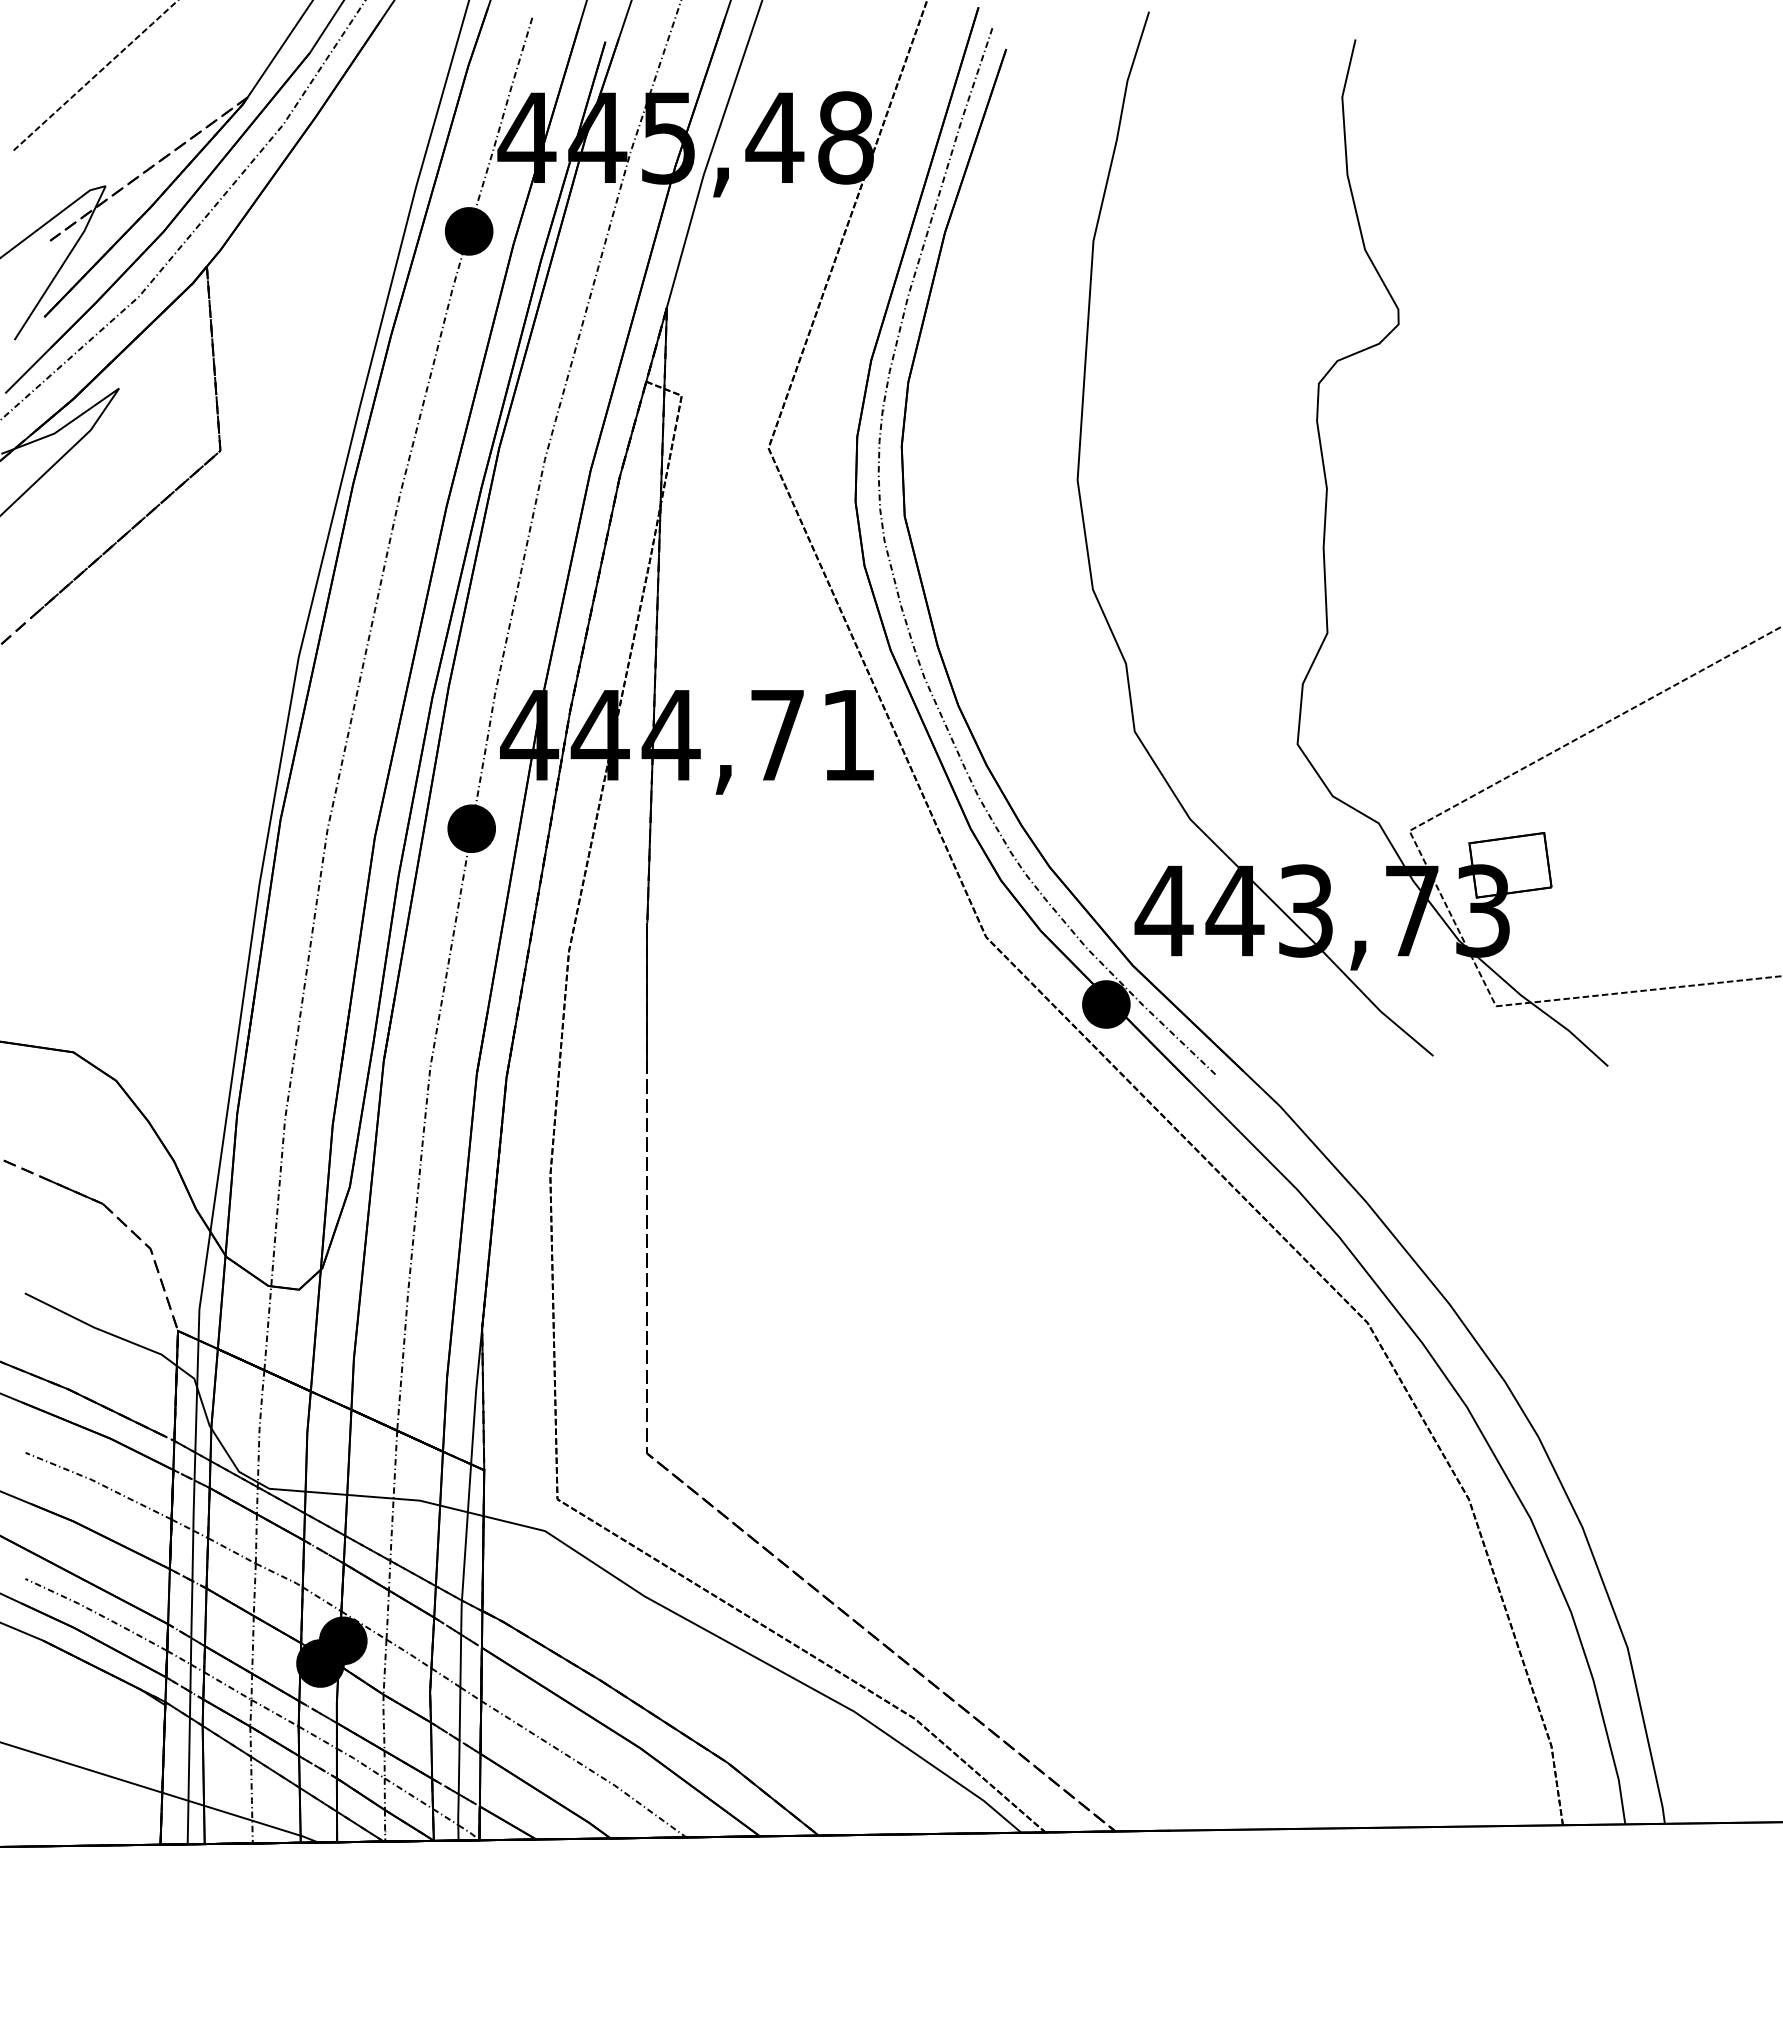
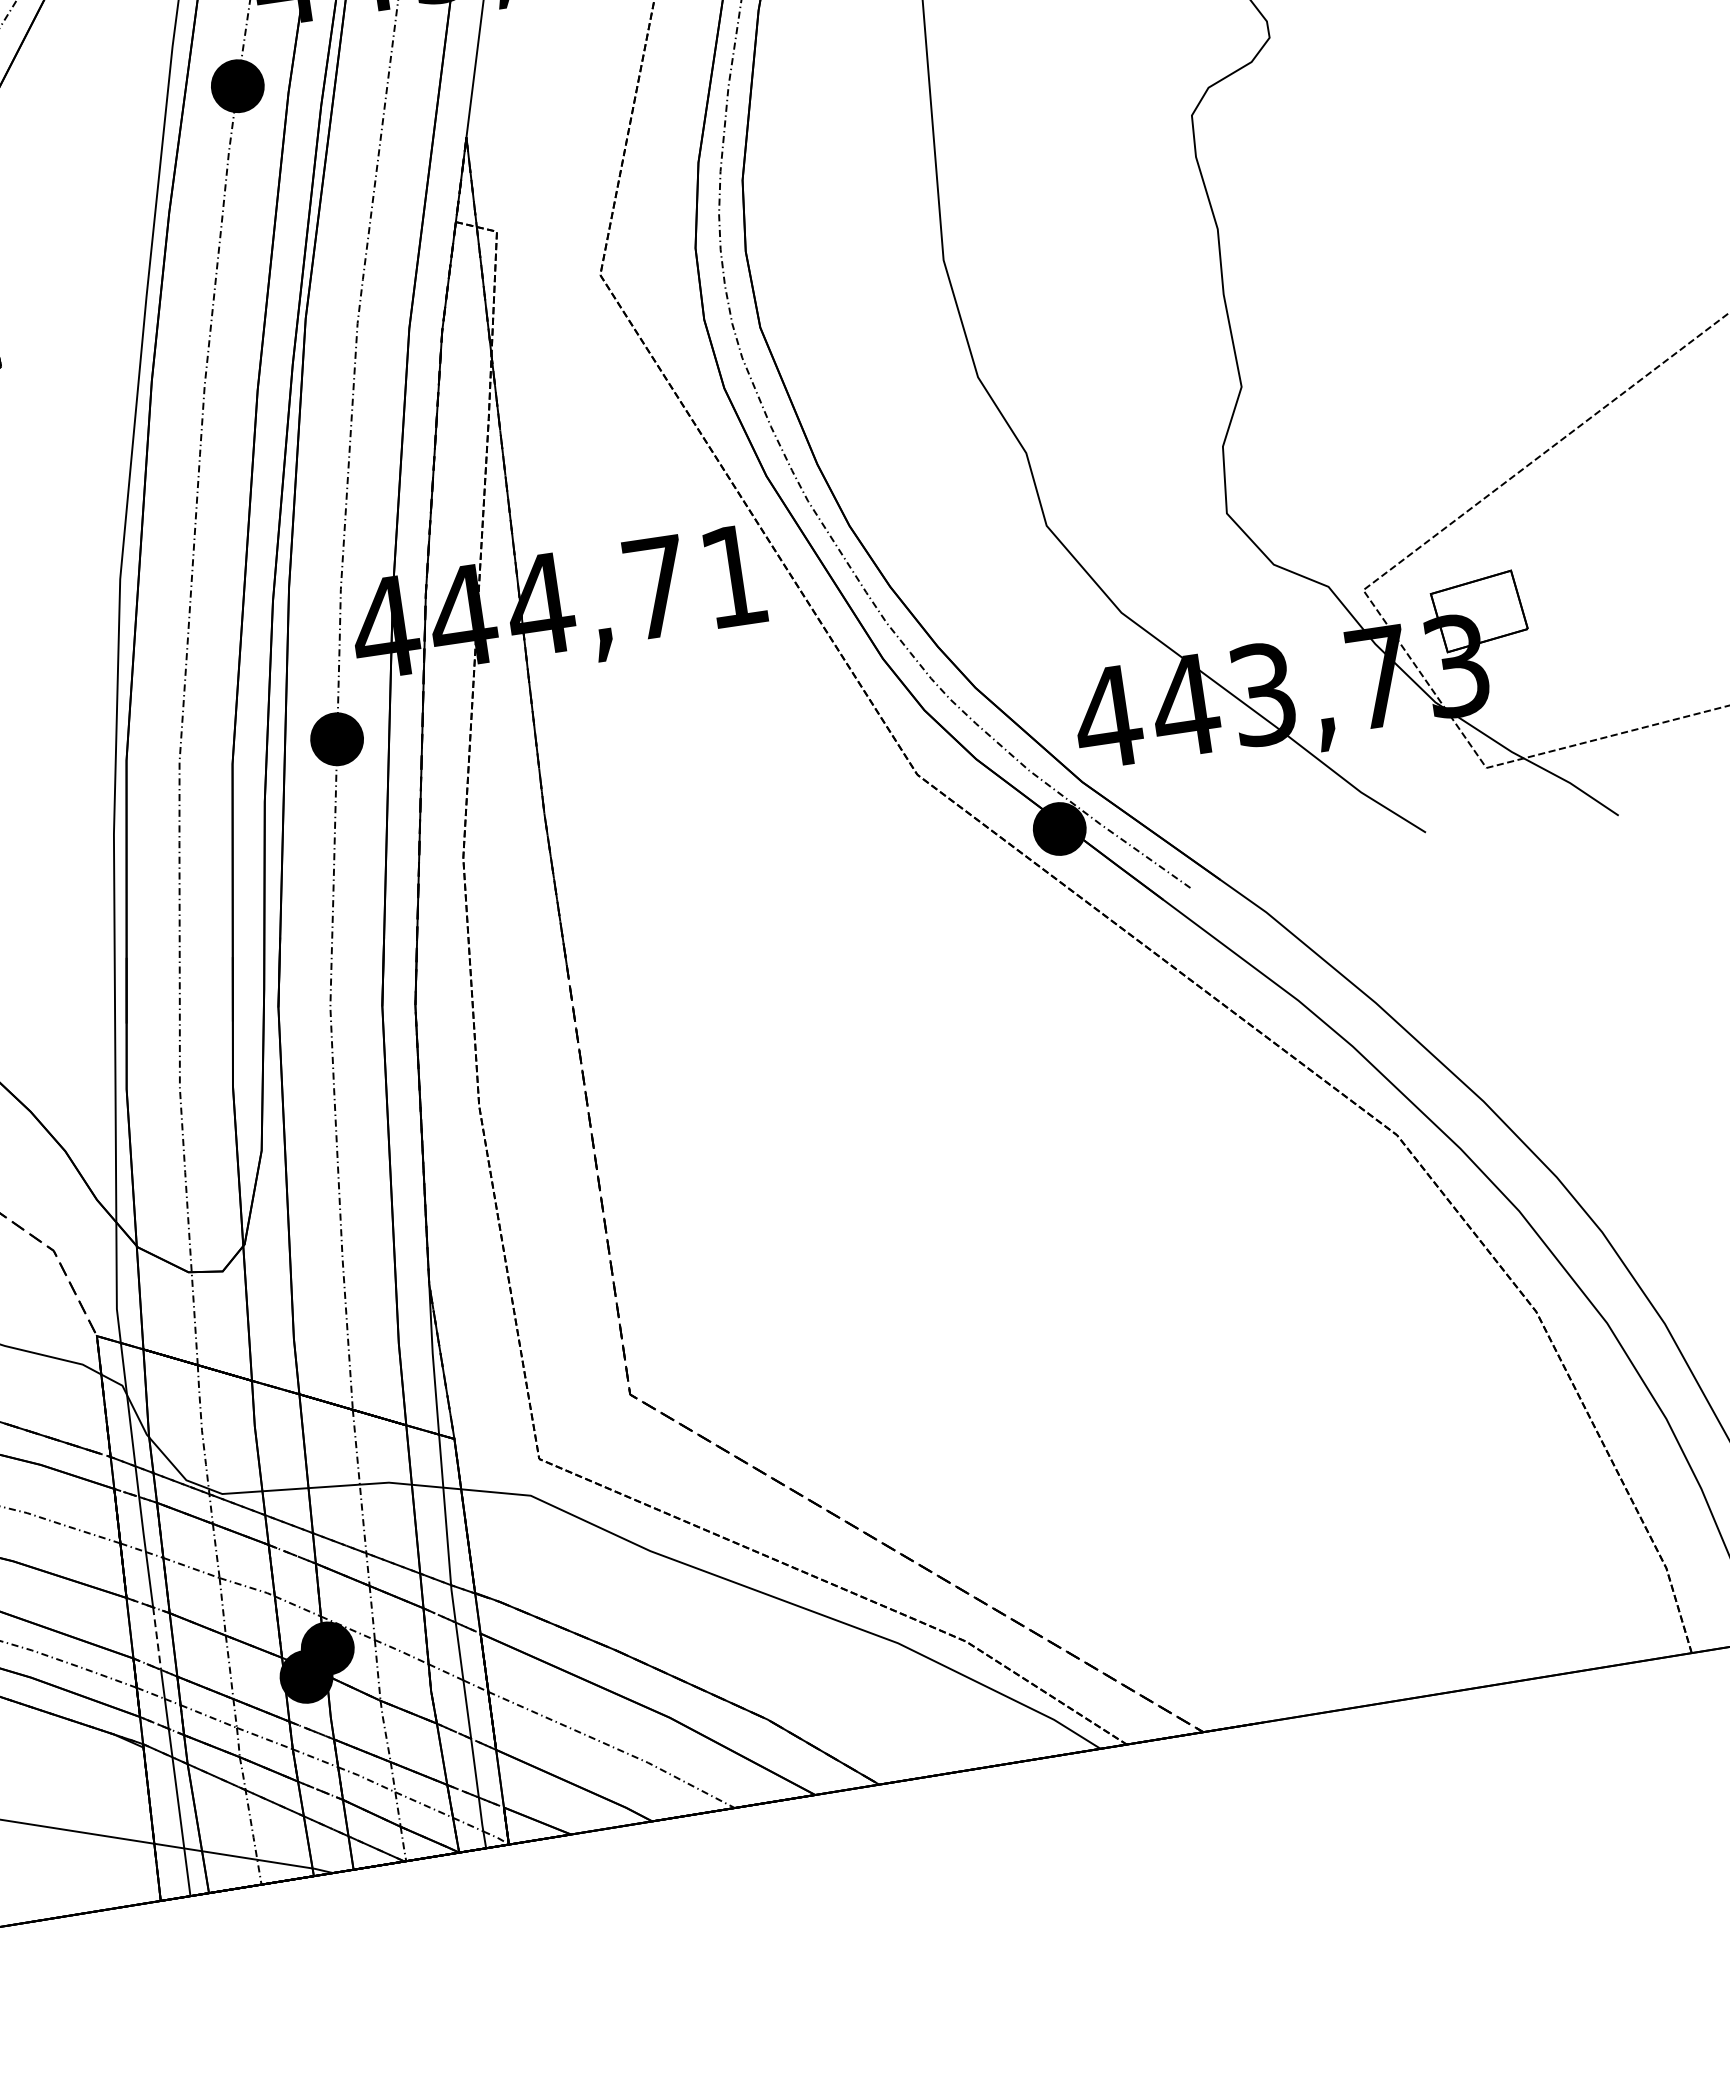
line: (191, 1611) -> (157, 1640), solid -> dashed

